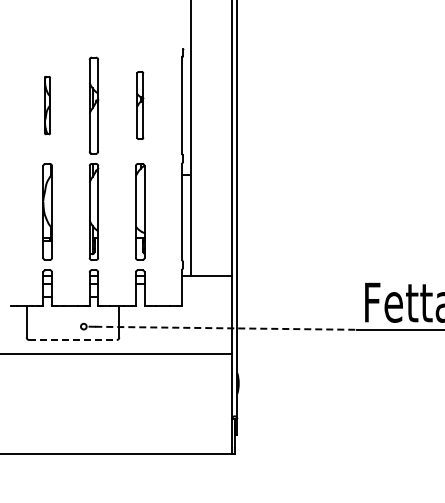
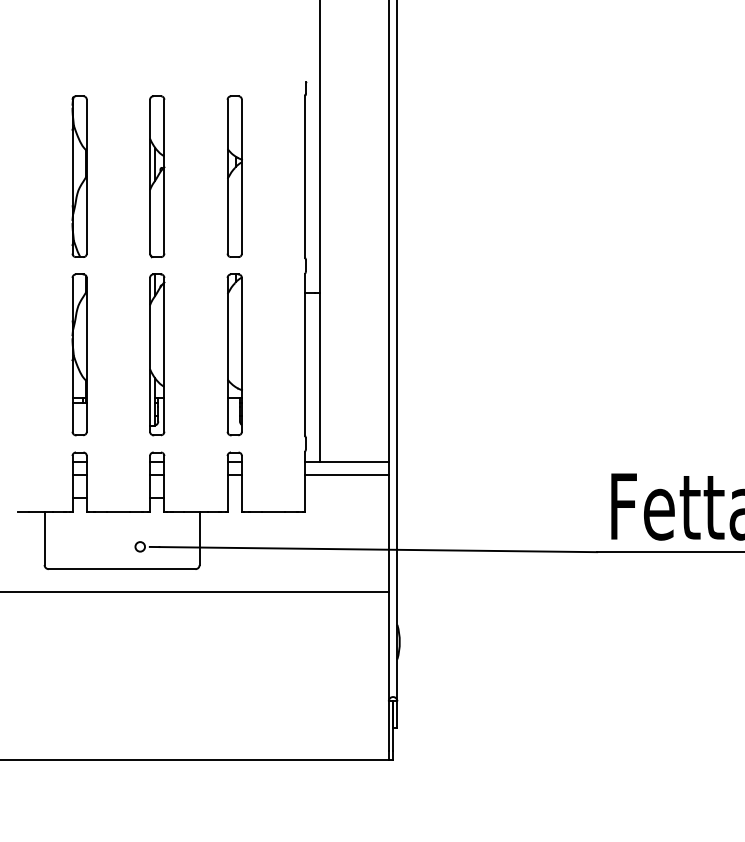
part: (47, 105) -> (79, 176), size x1.67
part: (140, 105) -> (235, 176), size x1.43
line: (207, 283) -> (347, 474), added
line: (225, 328) -> (377, 549), dashed -> solid
line: (73, 339) -> (122, 568), dashed -> solid

